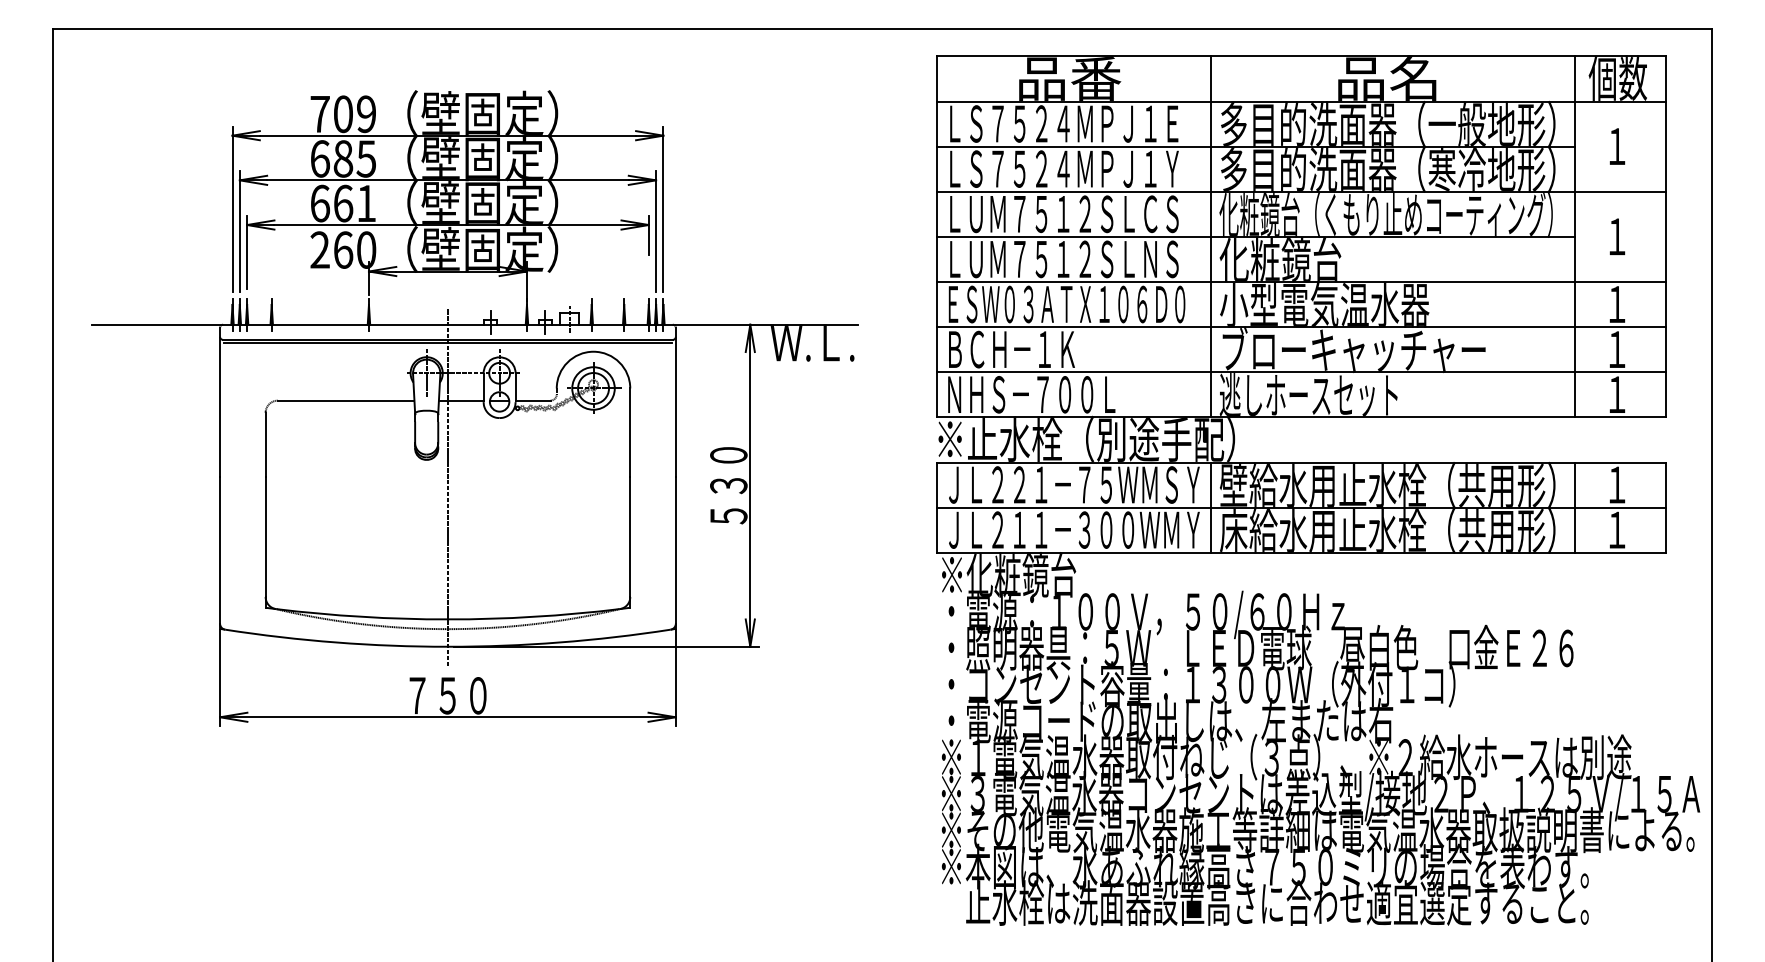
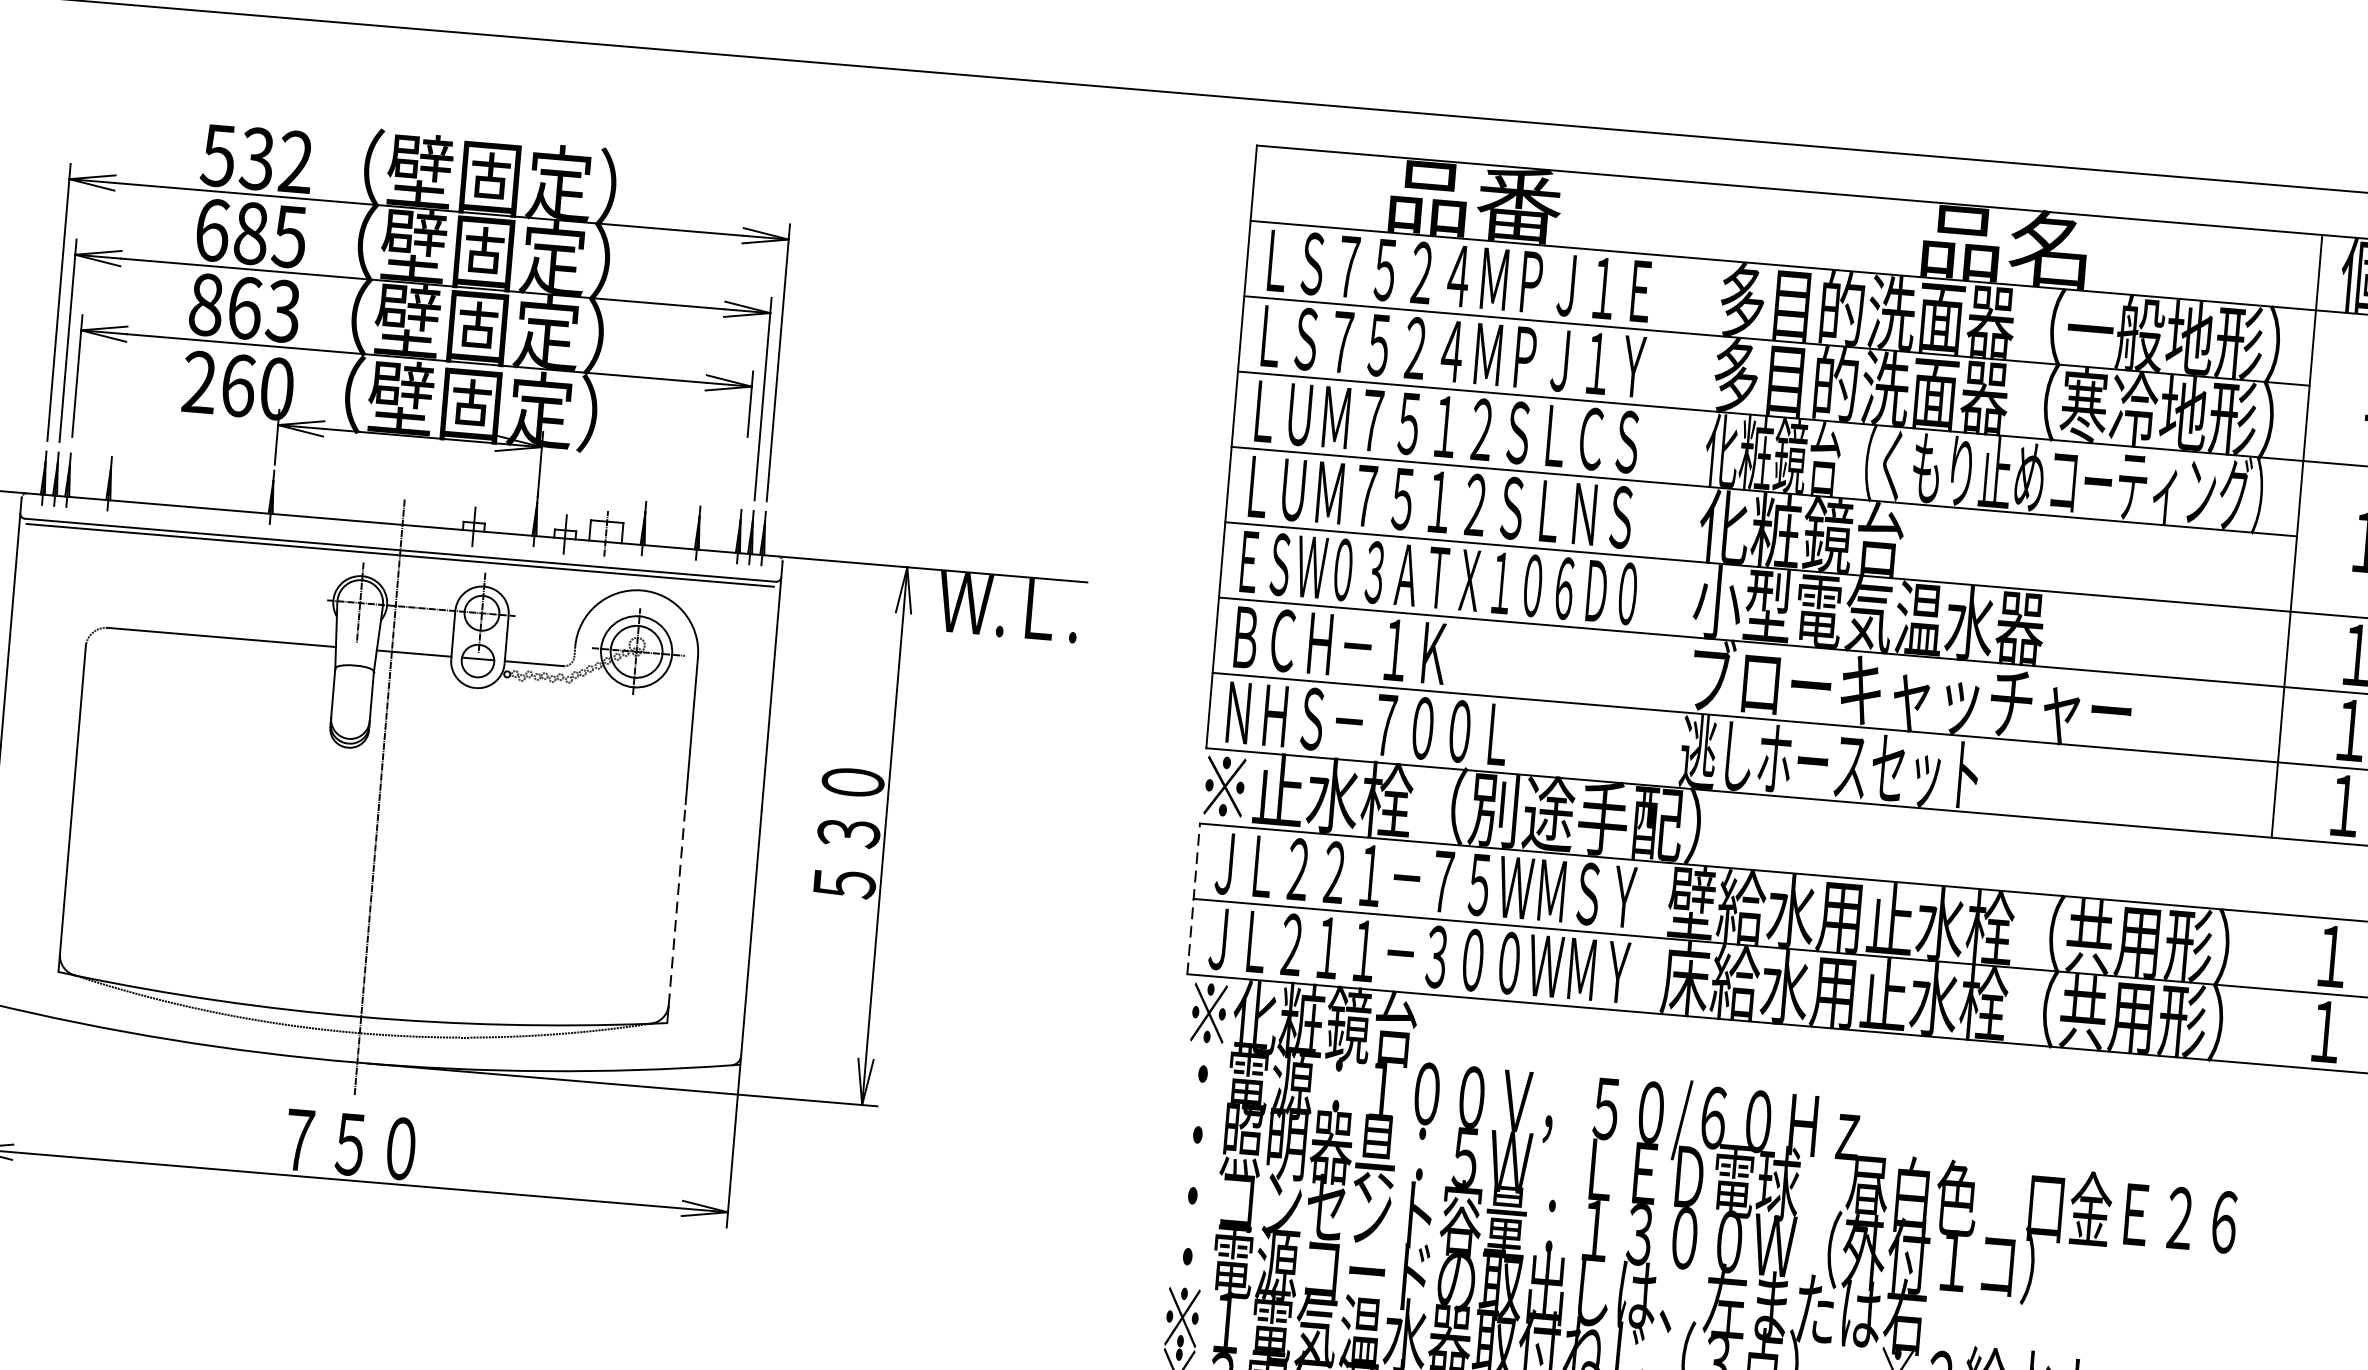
text: (343, 114) -> (257, 159), 709 -> 532
text: (342, 203) -> (243, 307), 661 -> 863
line: (1210, 236) -> (1687, 484), removed
line: (937, 507) -> (1194, 898), solid -> dashed
line: (1210, 507) -> (1649, 937), removed
line: (1575, 507) -> (2259, 988), removed
line: (630, 536) -> (677, 904), solid -> dashed

